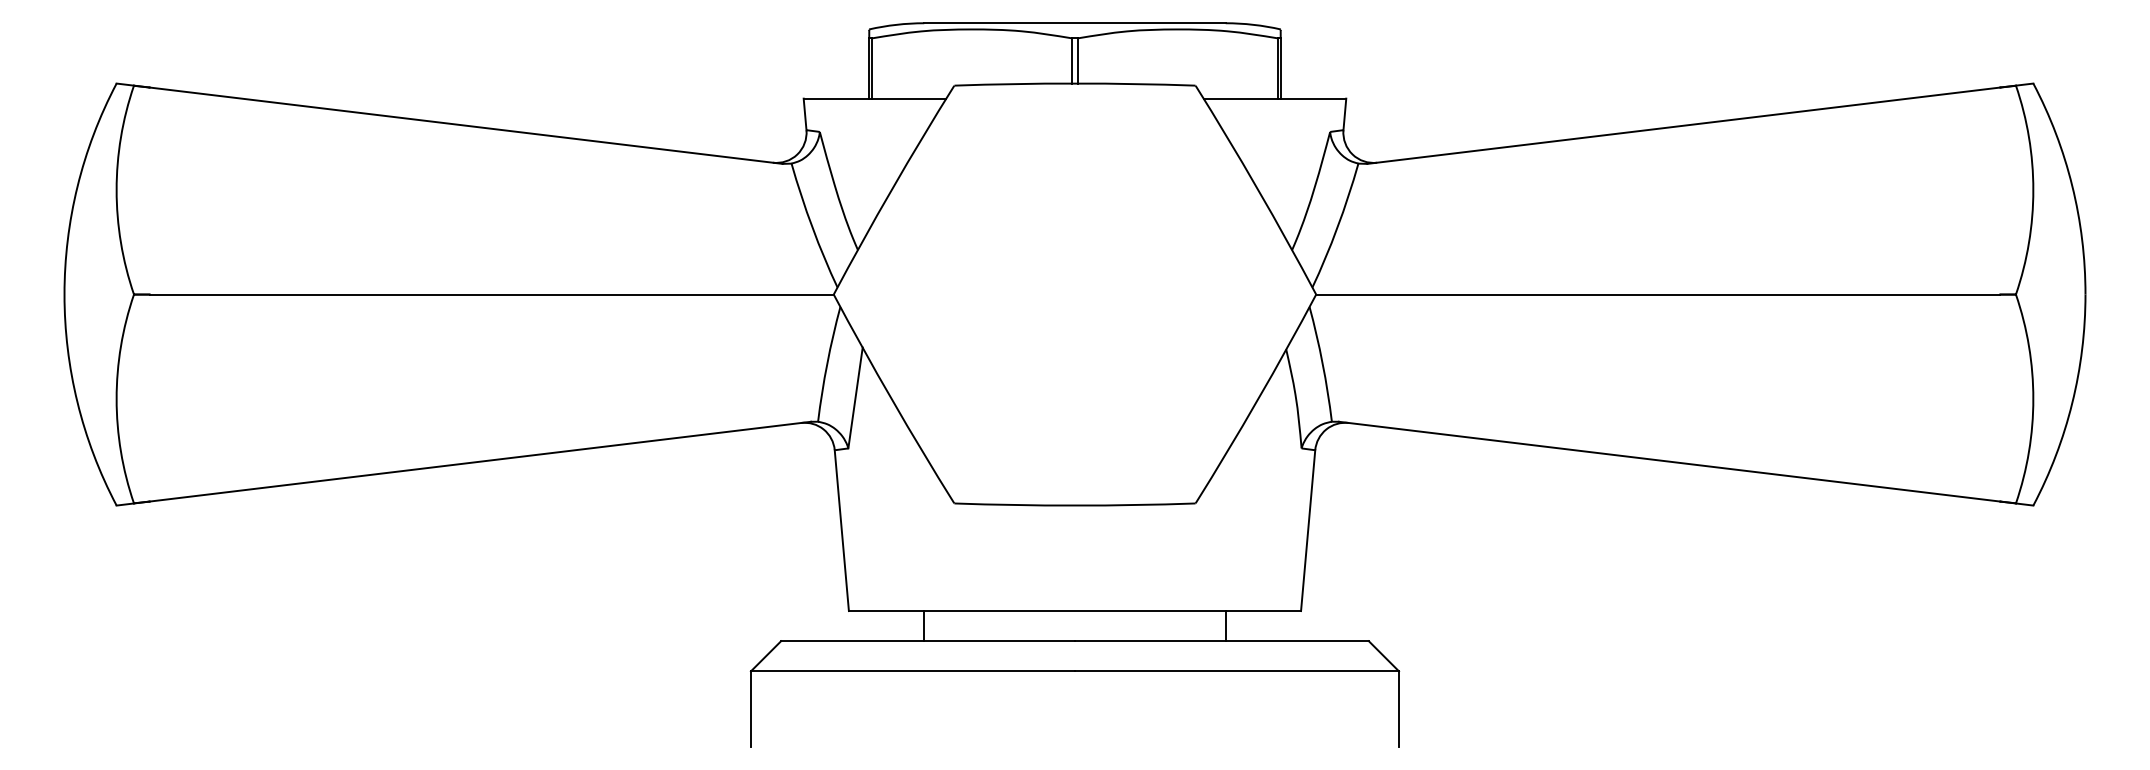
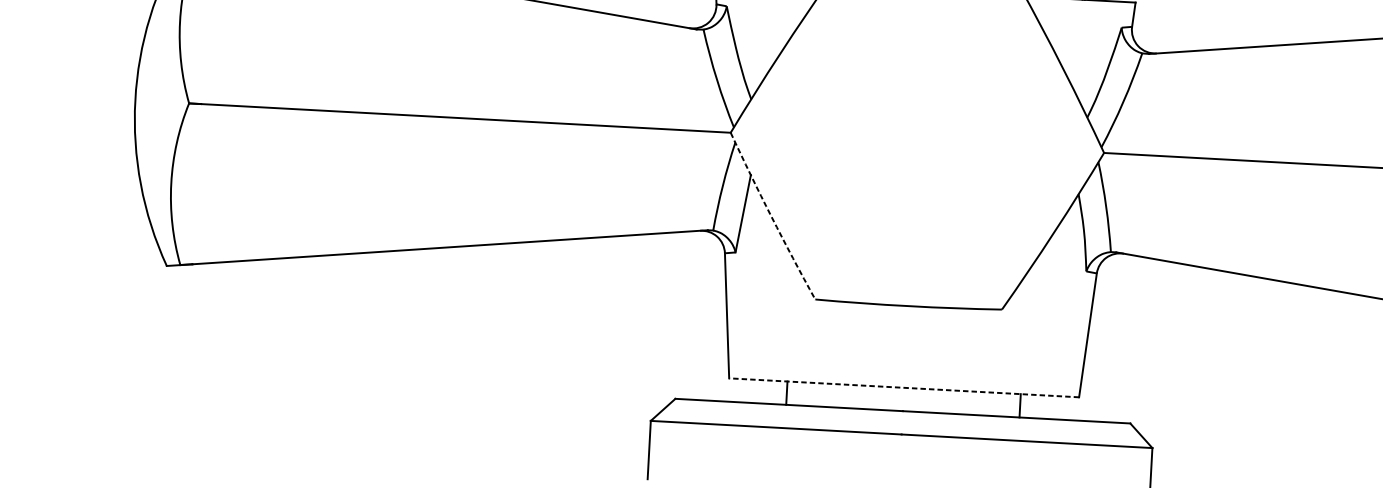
arc: (892, 400) -> (771, 217), solid -> dashed
line: (1074, 611) -> (903, 388), solid -> dashed

